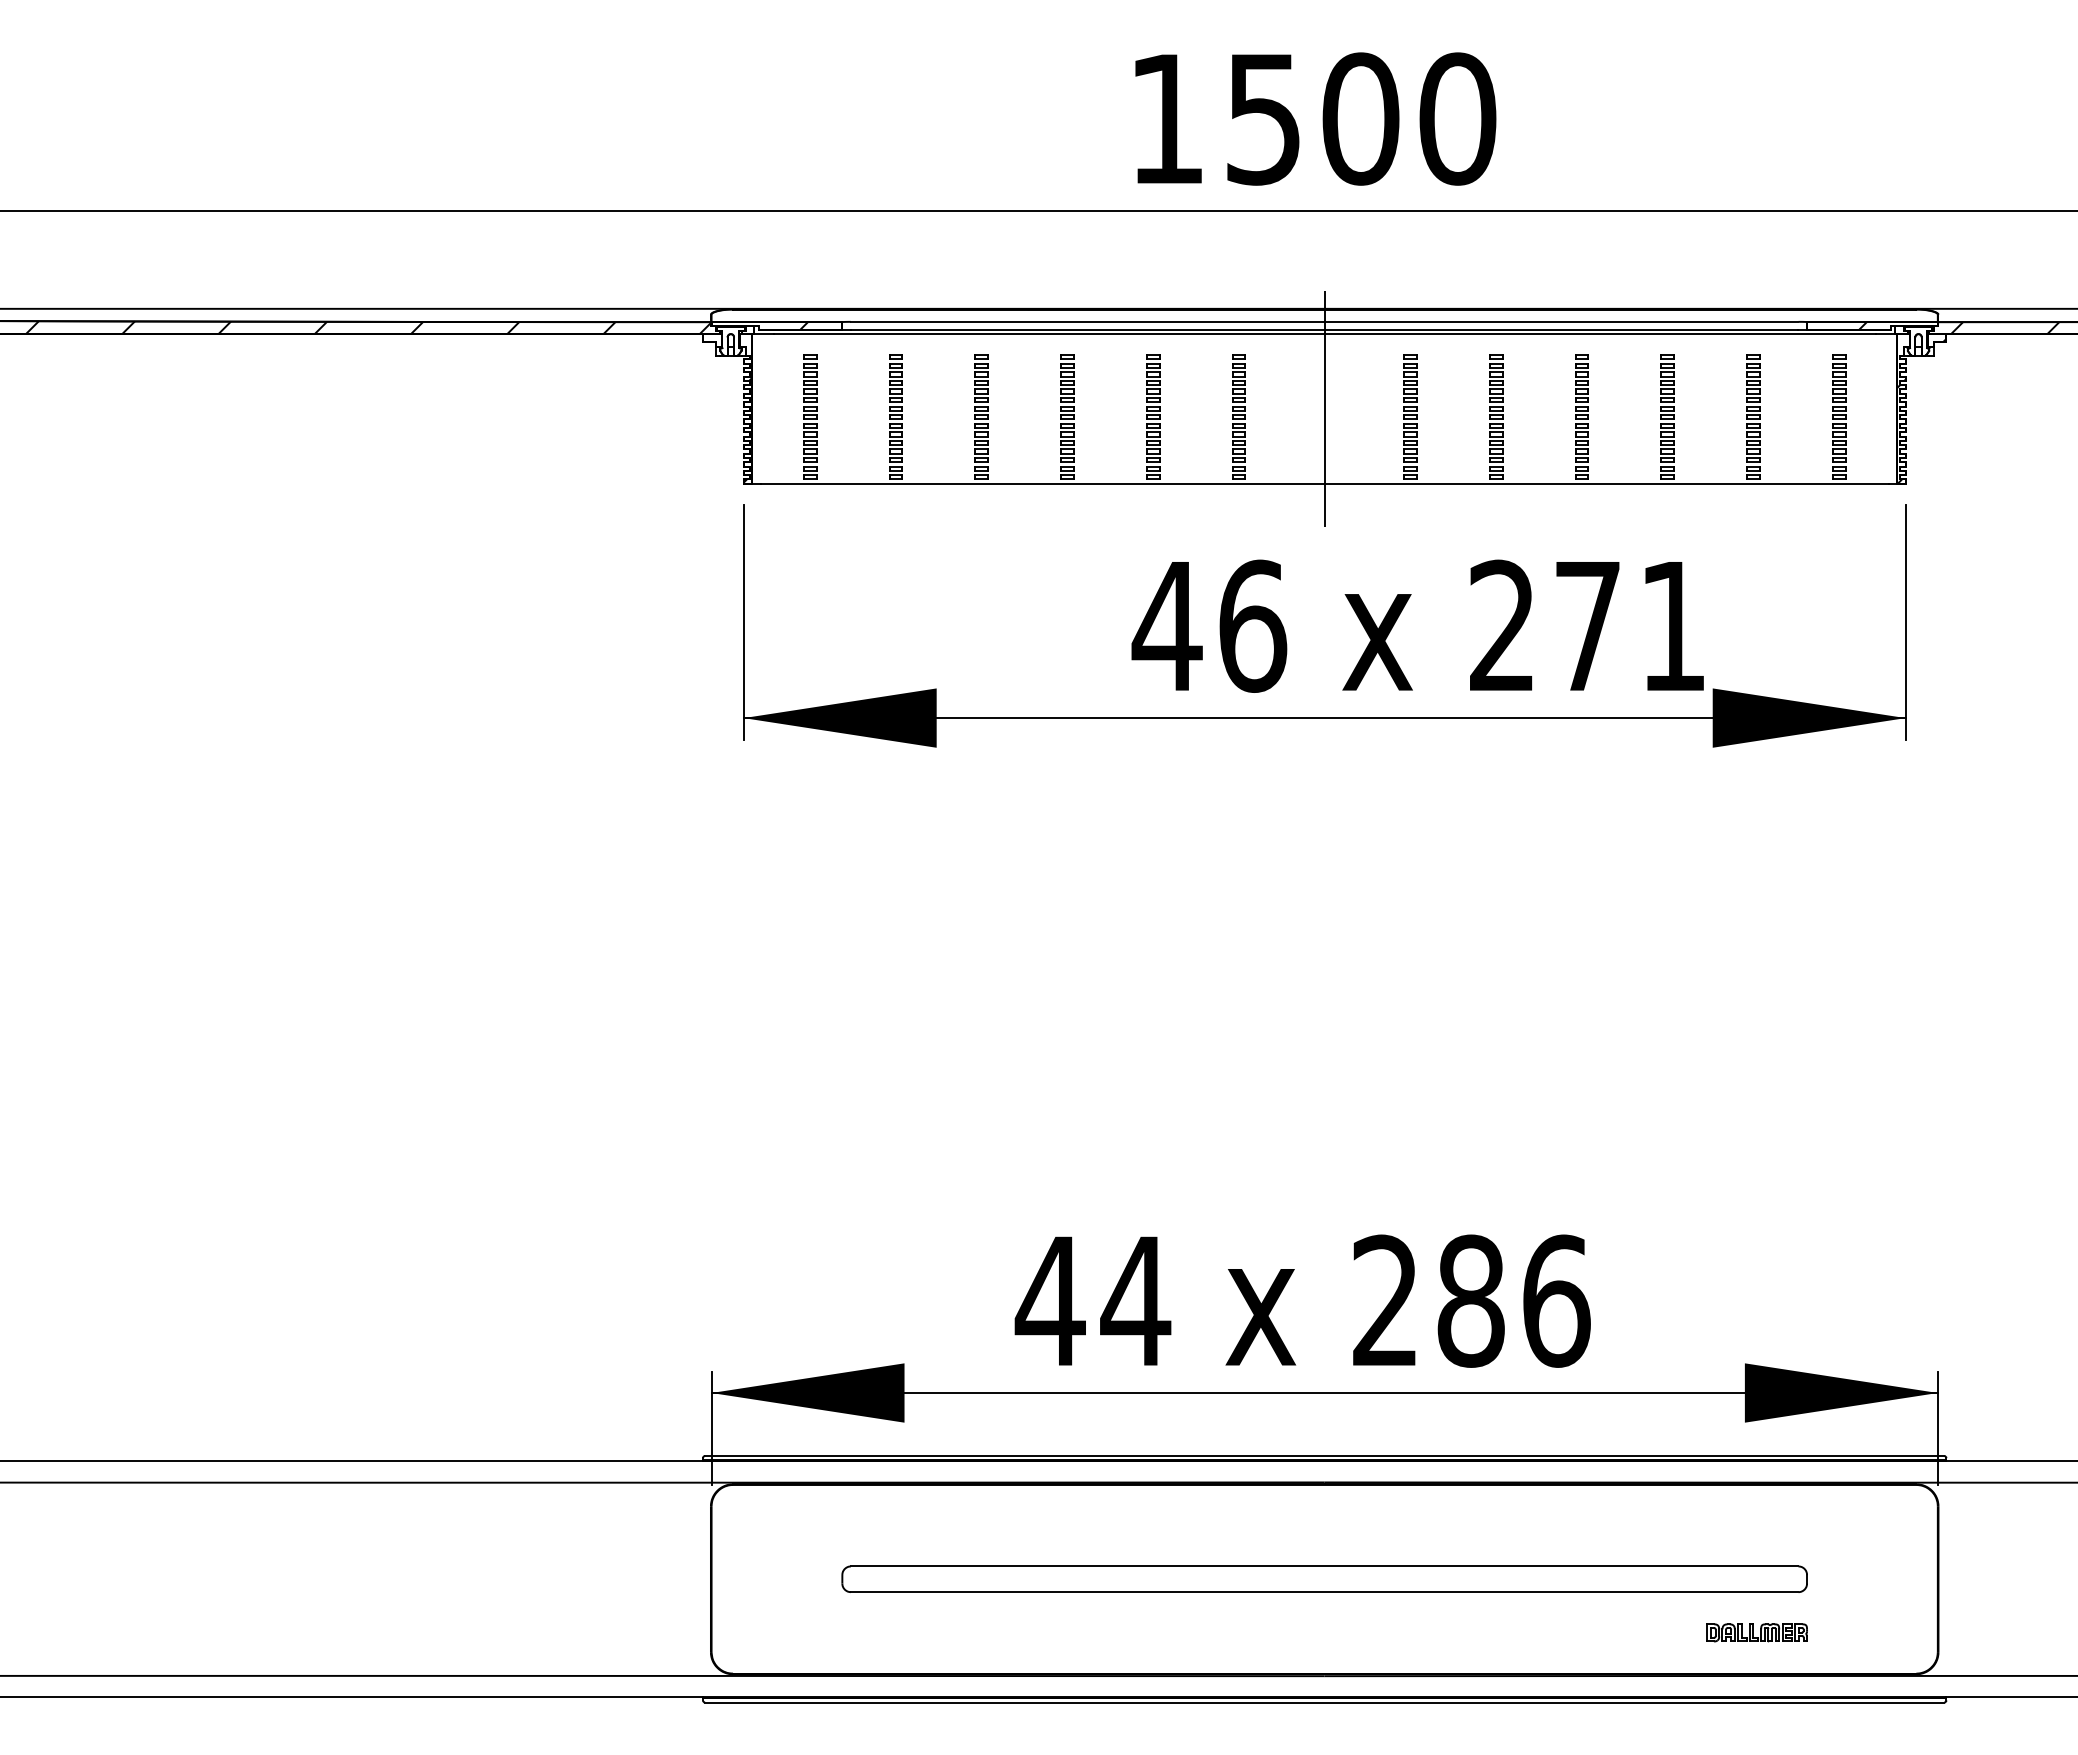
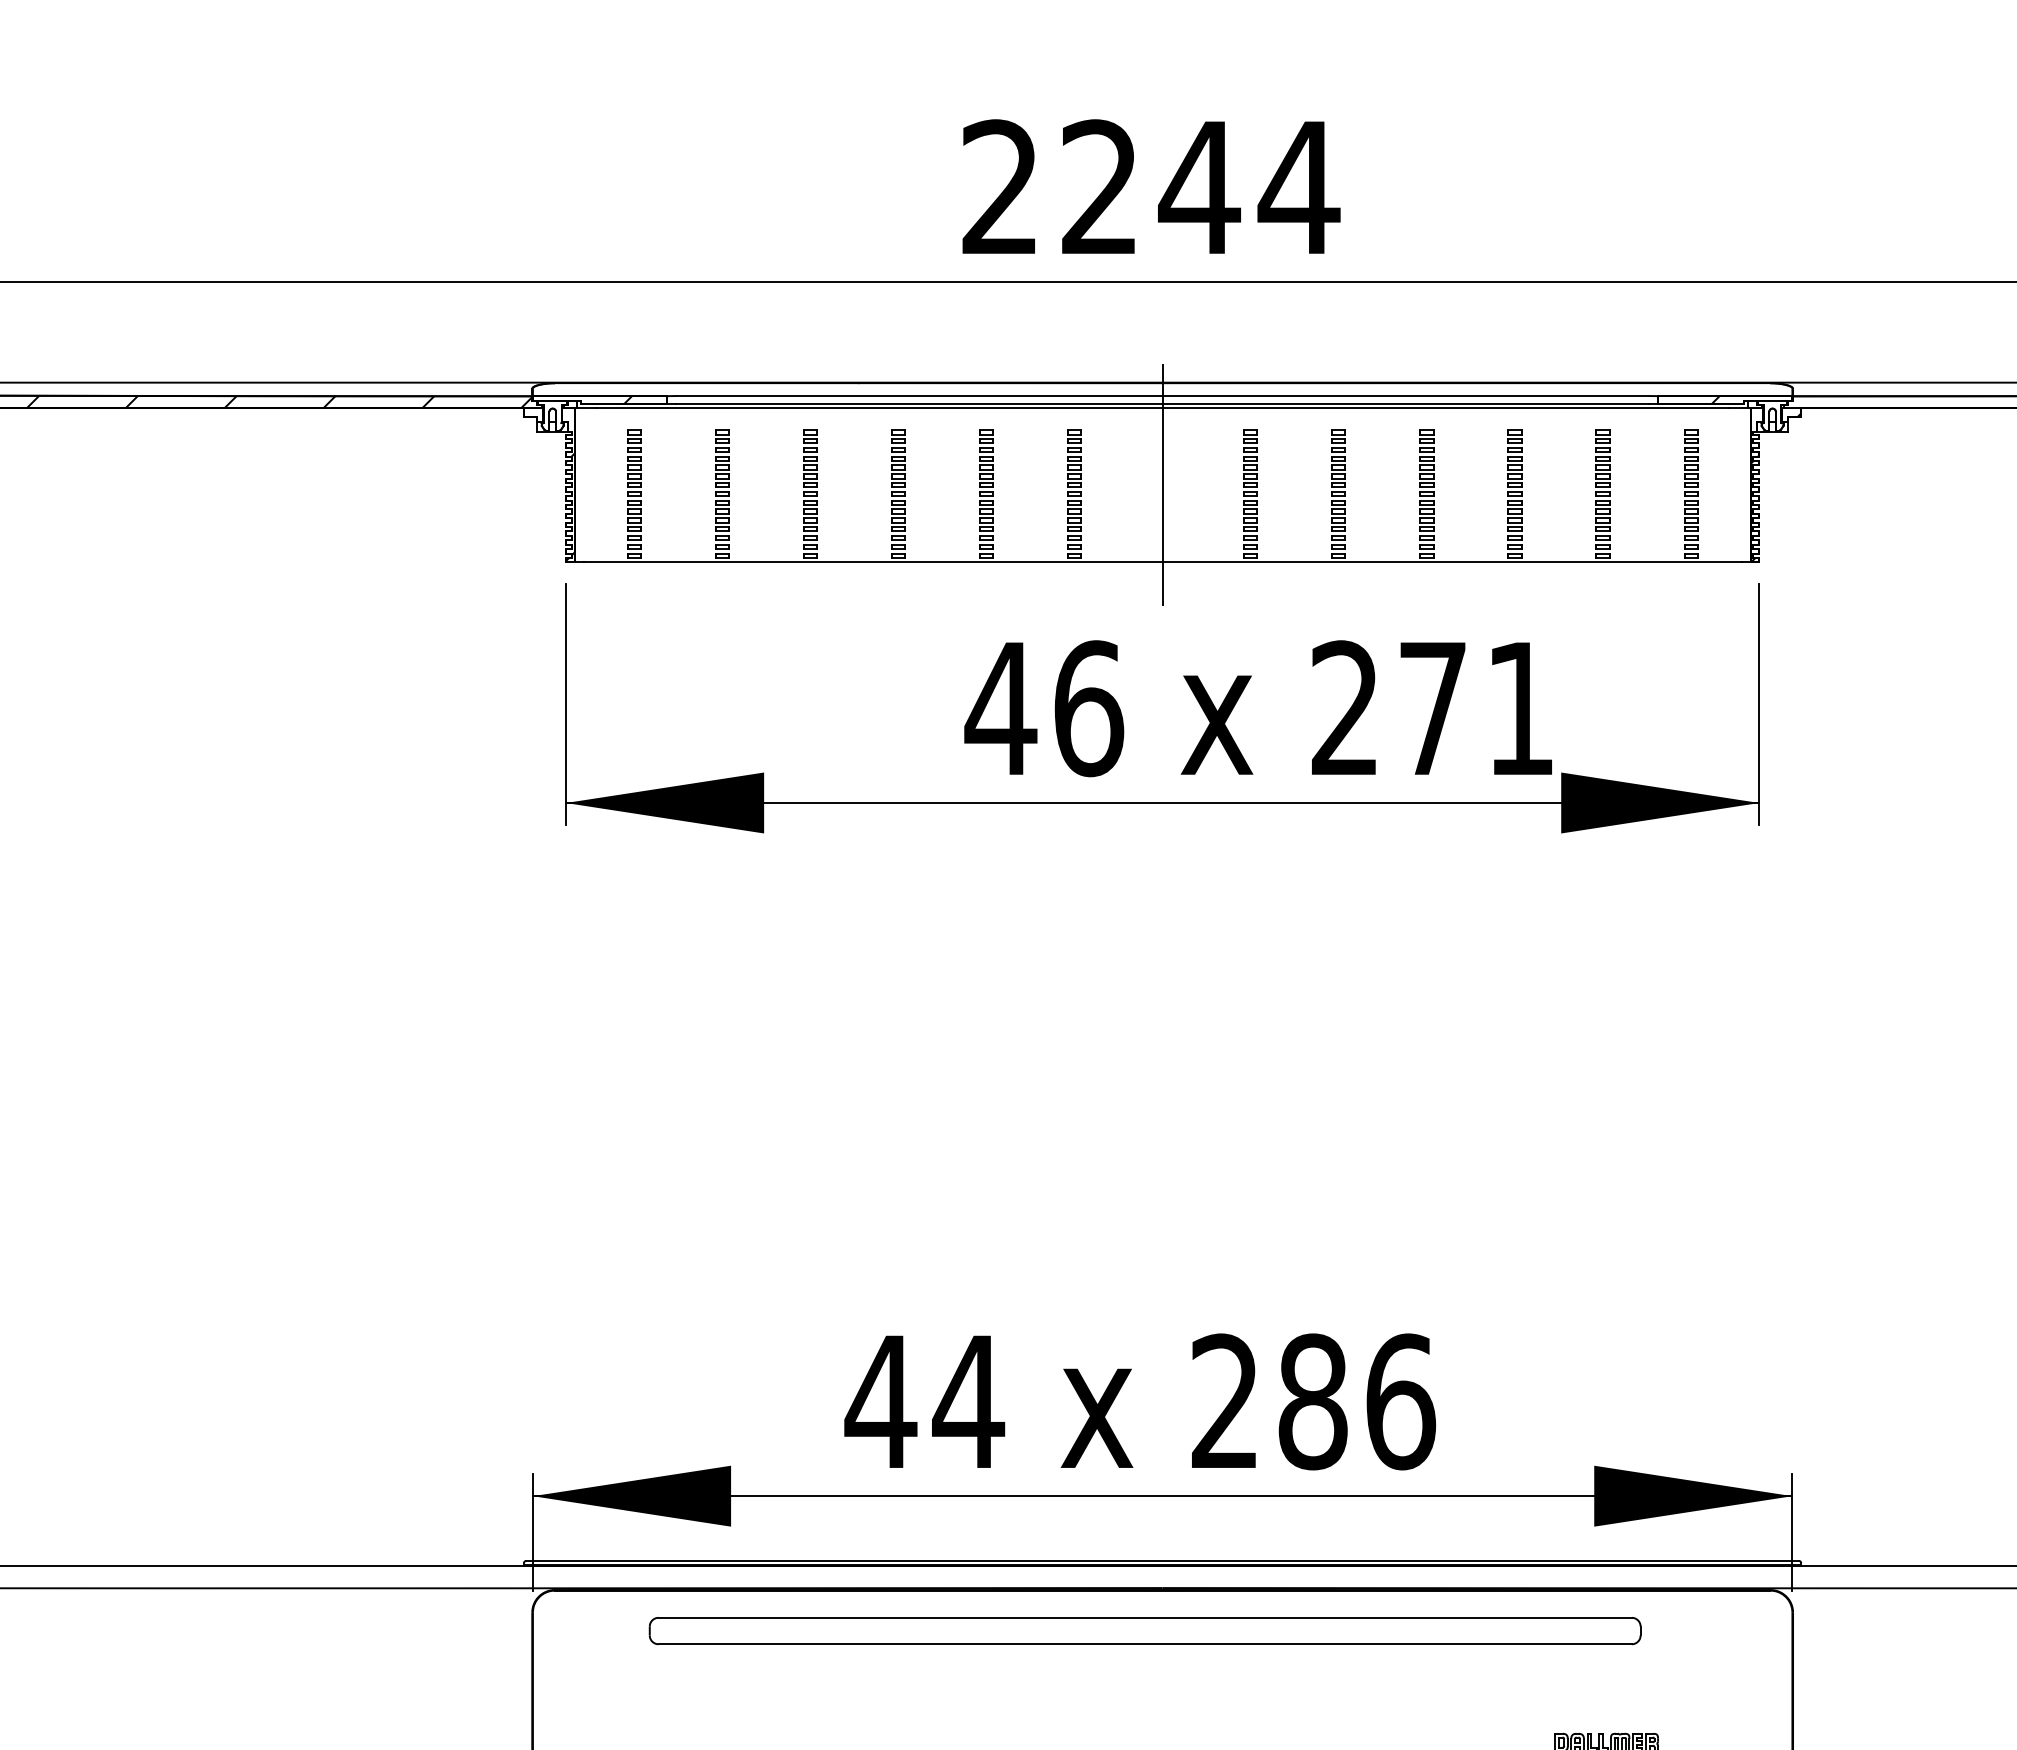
text: (1313, 118) -> (1151, 187), 1500 -> 2244
hatch: (2005, 327) -> (1861, 401), removed
part: (1324, 1578) -> (1144, 1630), moved

